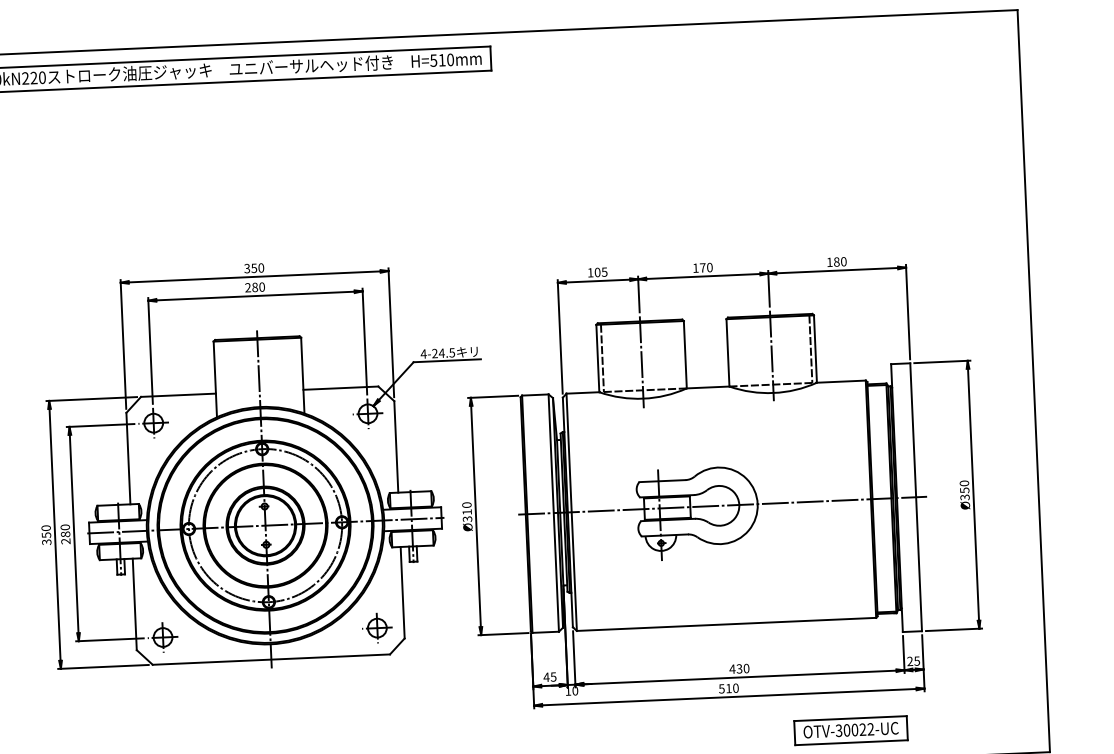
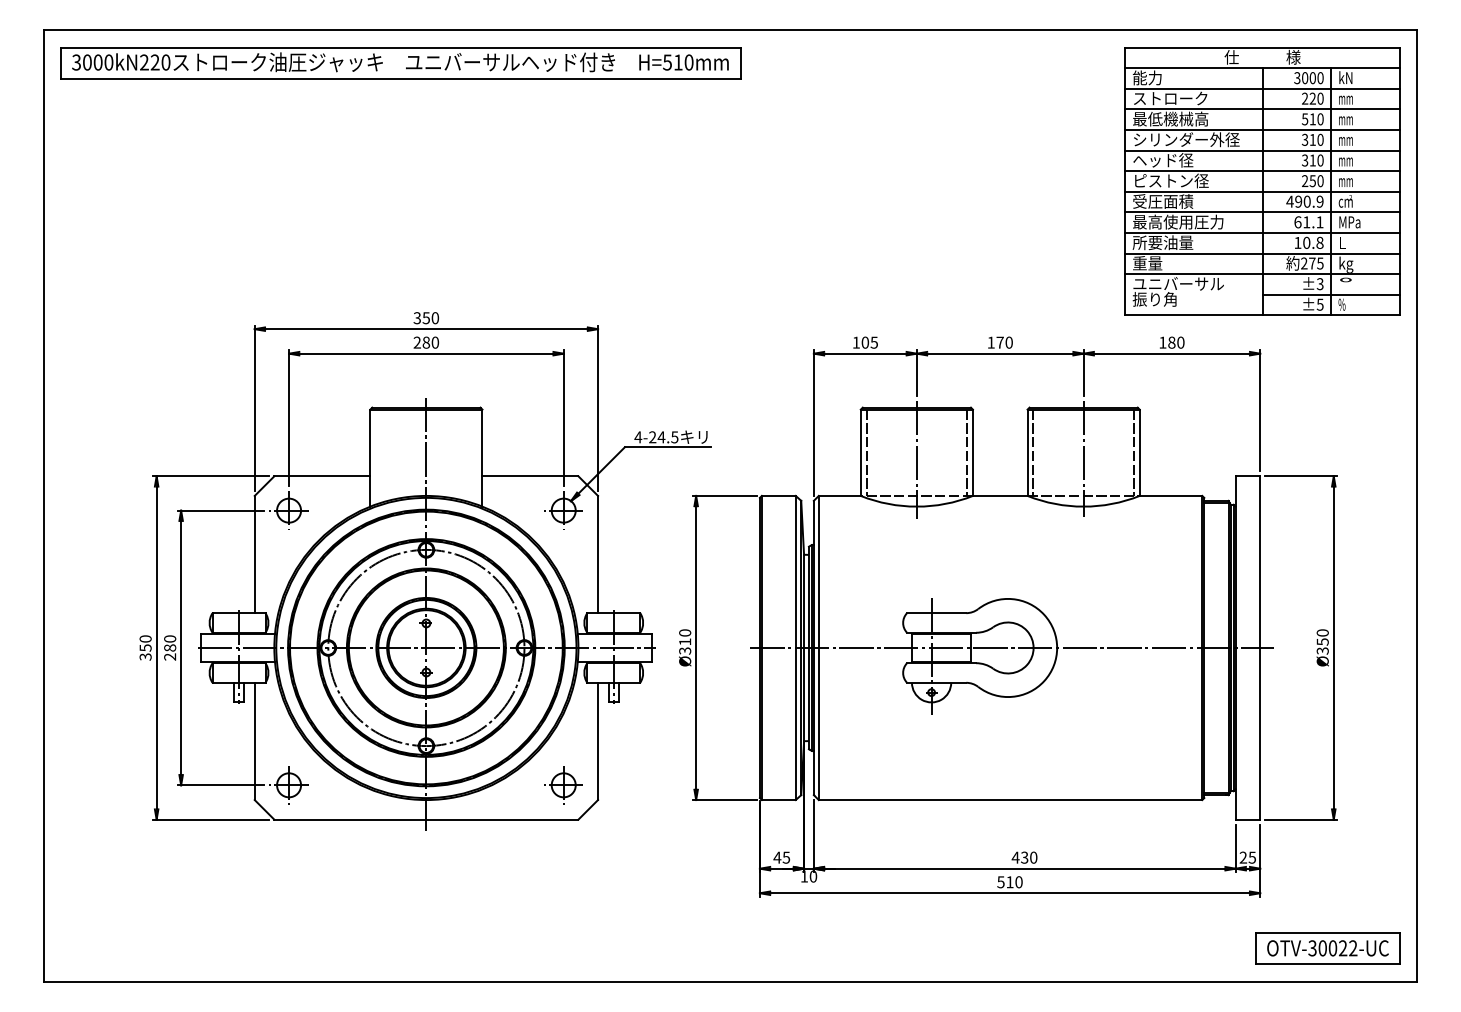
part: (902, 133) -> (1262, 181), added
line: (732, 352) -> (1033, 452), added
line: (681, 354) -> (967, 452), added
part: (850, 730) -> (1327, 948), moved

